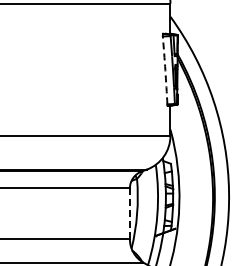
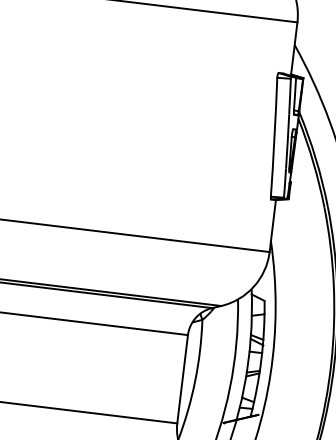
arc: (165, 70) -> (274, 137), dashed -> solid
line: (129, 214) -> (181, 380), dashed -> solid

